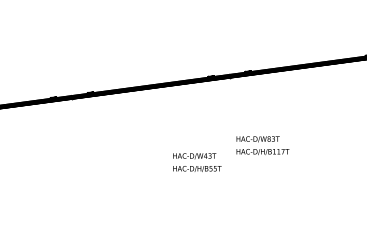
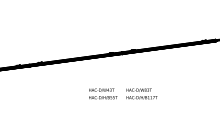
text: (197, 161) -> (103, 93), moved

